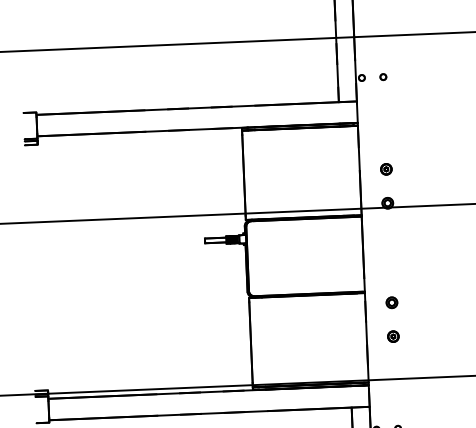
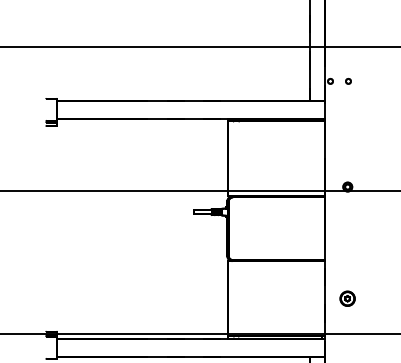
part: (386, 169) -> (347, 158), removed
part: (391, 302) -> (347, 270), removed
part: (393, 336) -> (347, 298), size x1.6

